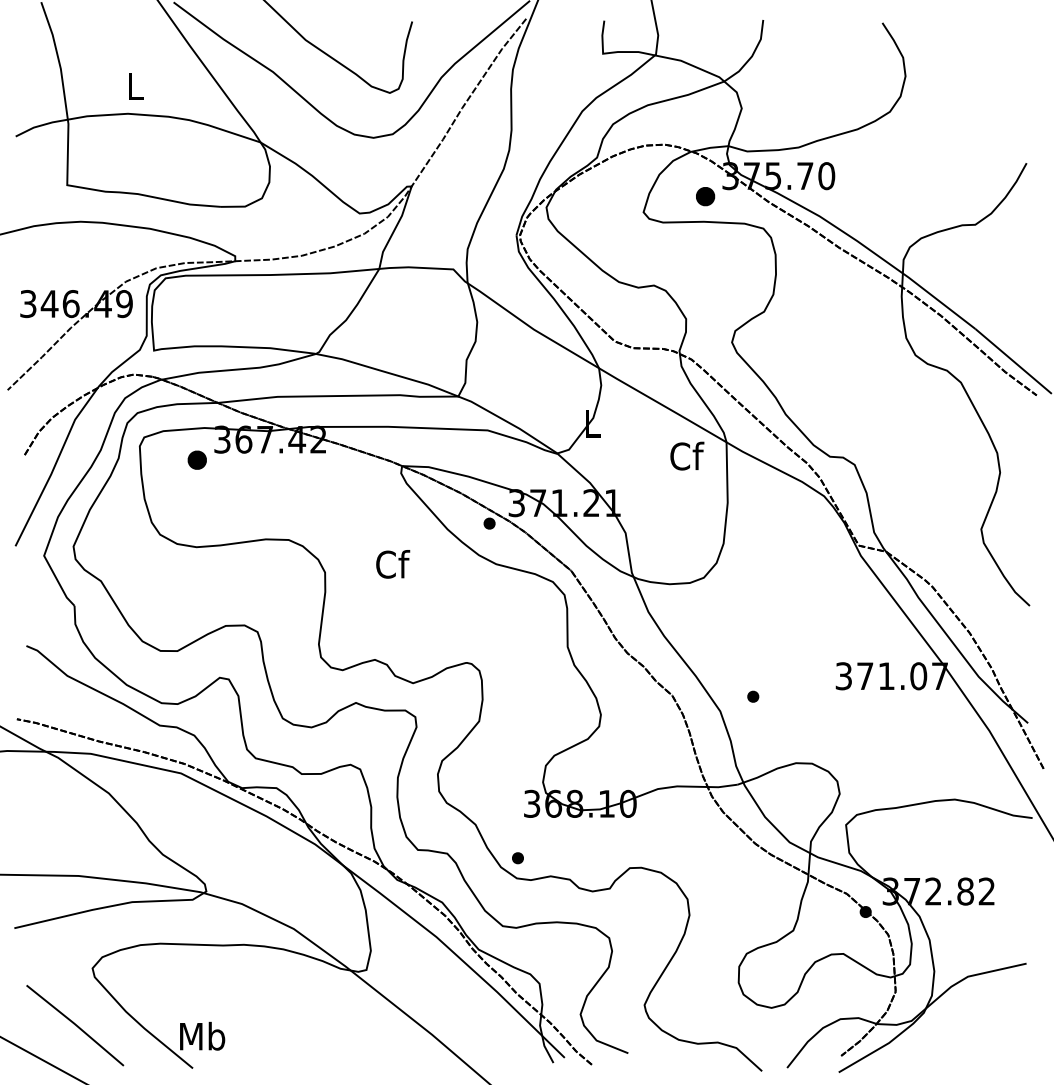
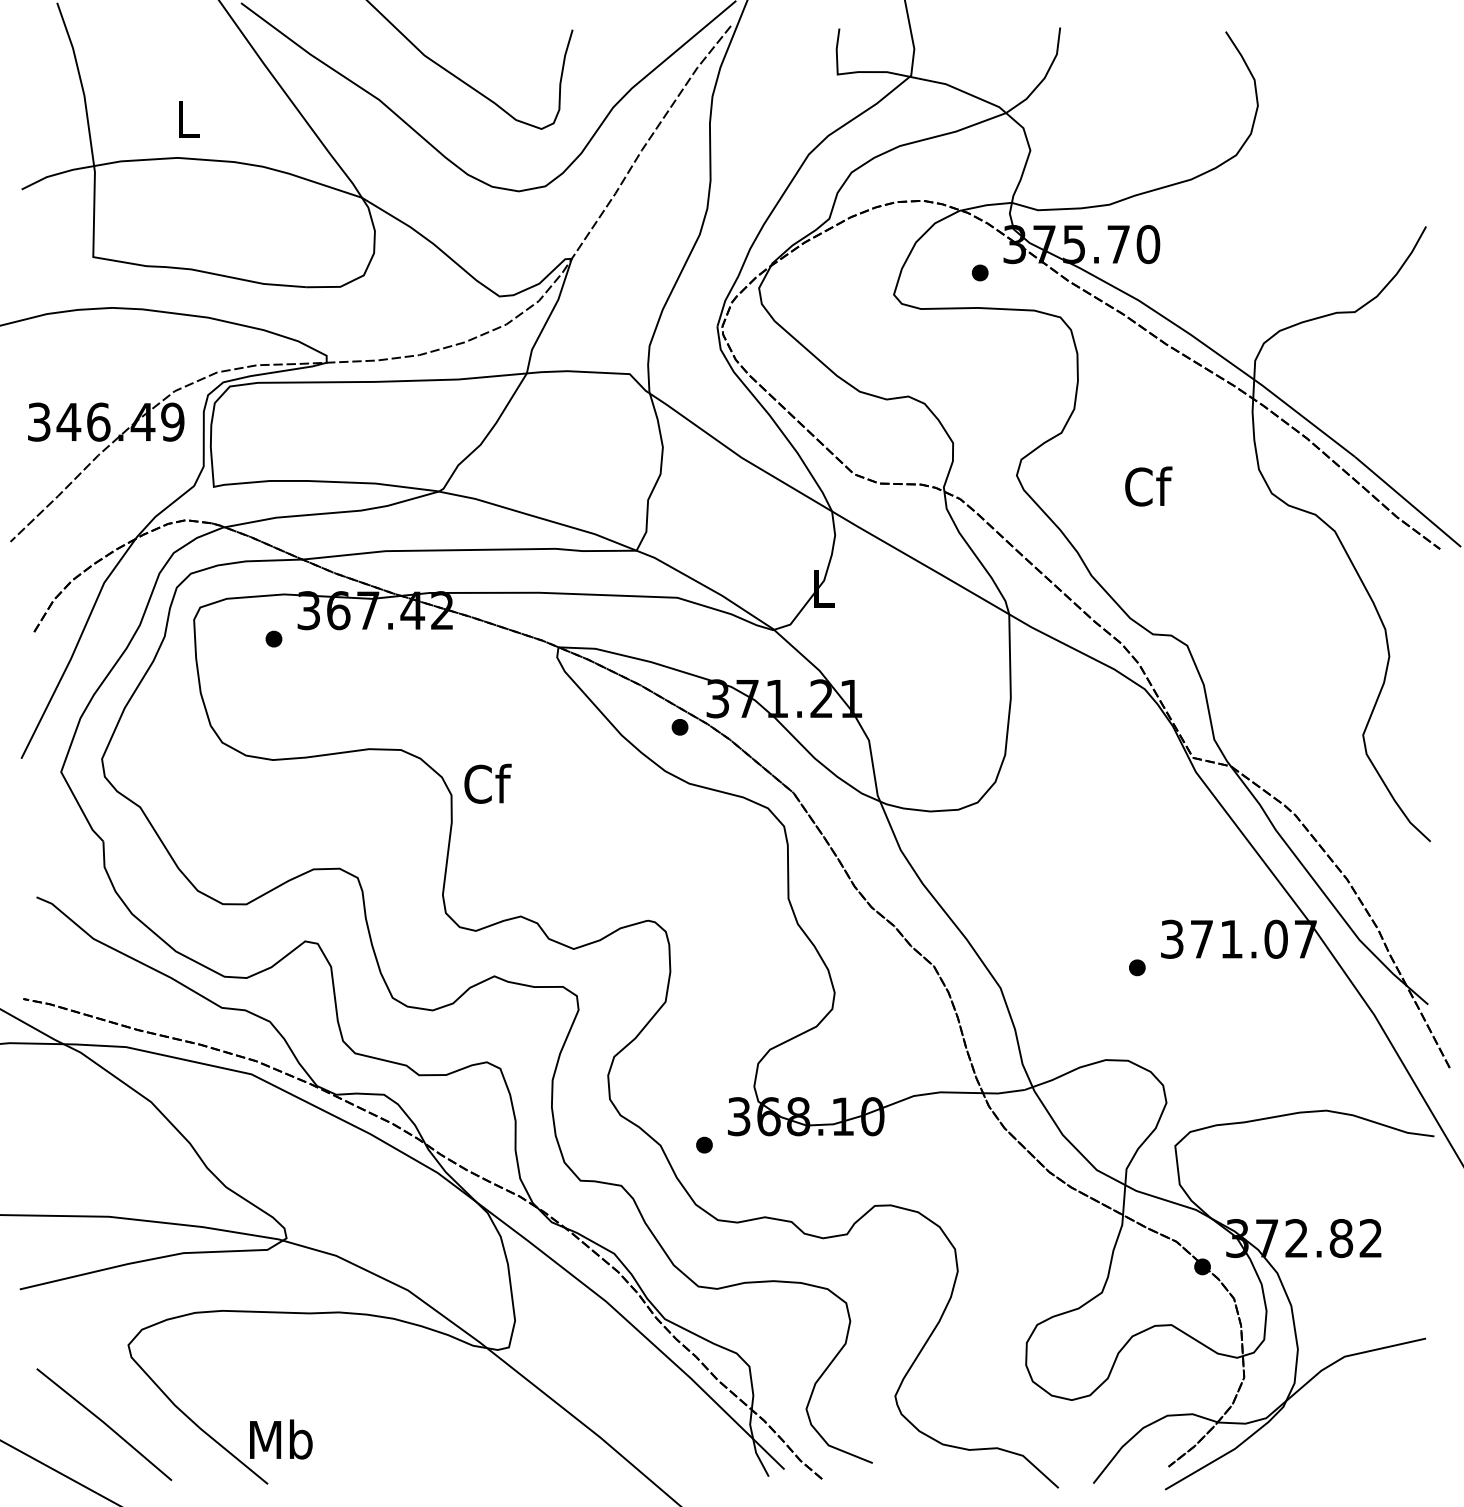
part: (705, 196) -> (980, 272), size x0.62
text: (687, 456) -> (1148, 486), moved
part: (196, 459) -> (273, 638), size x0.62
text: (392, 564) -> (487, 783), moved
part: (753, 696) -> (1137, 967), moved
part: (518, 857) -> (704, 1144), moved

